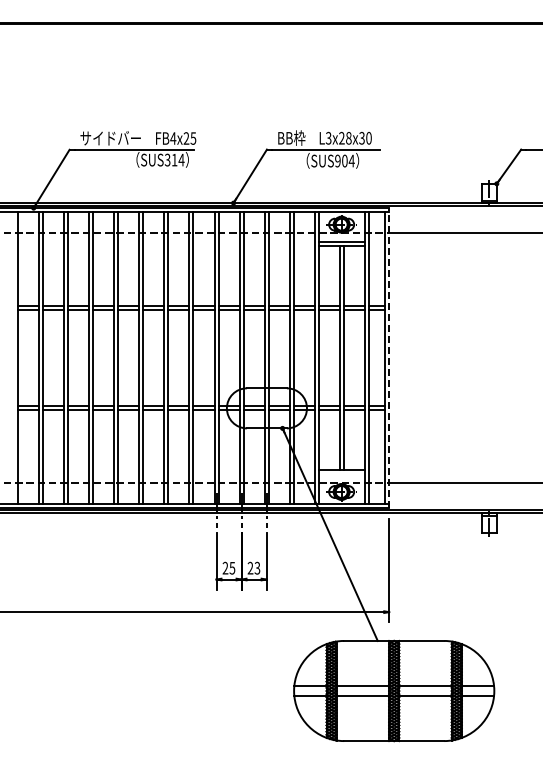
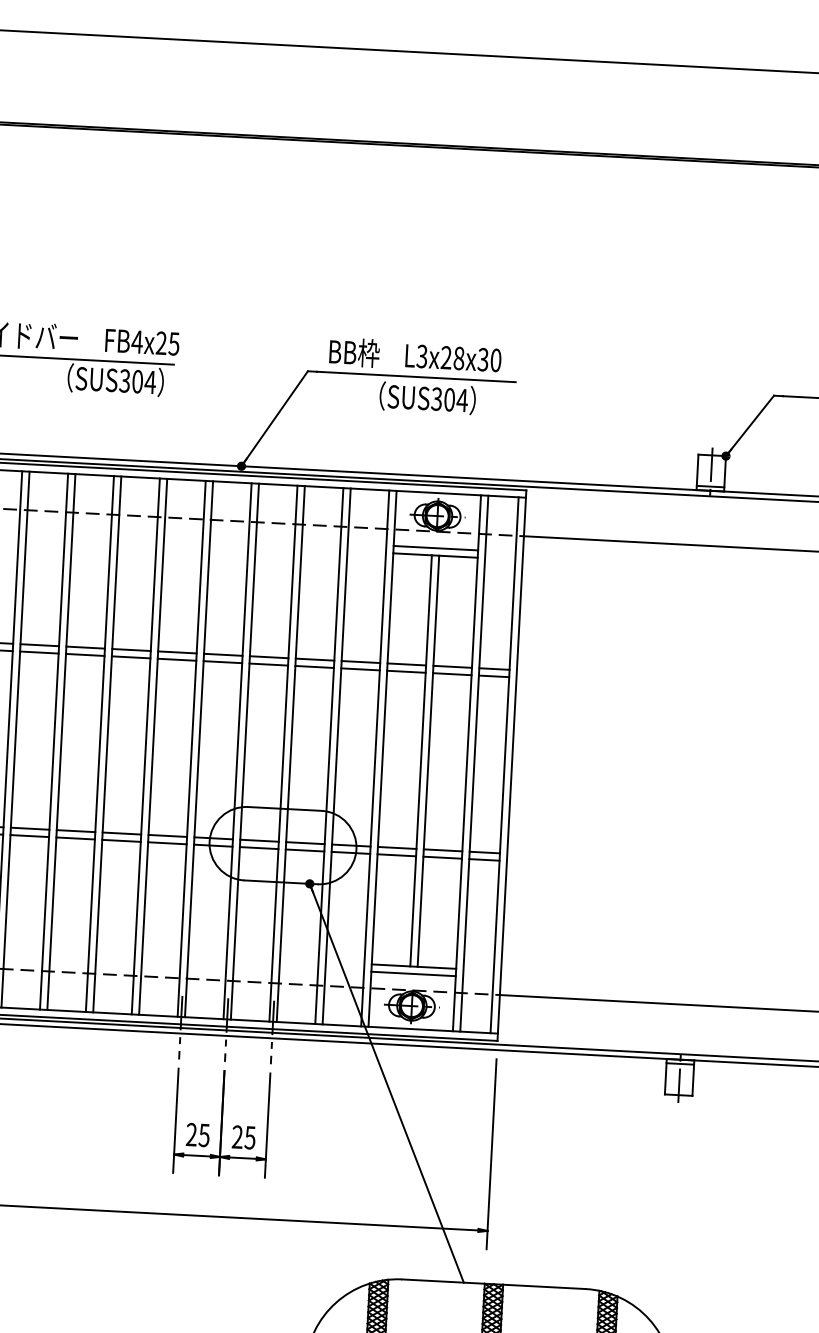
text: (174, 159) -> (137, 380), SUS314 -> SUS304
text: (337, 161) -> (436, 399), SUS904 -> SUS304
line: (389, 357) -> (512, 764), dashed -> solid
line: (341, 474) -> (413, 974), added
text: (257, 567) -> (250, 1136), 23 -> 25

